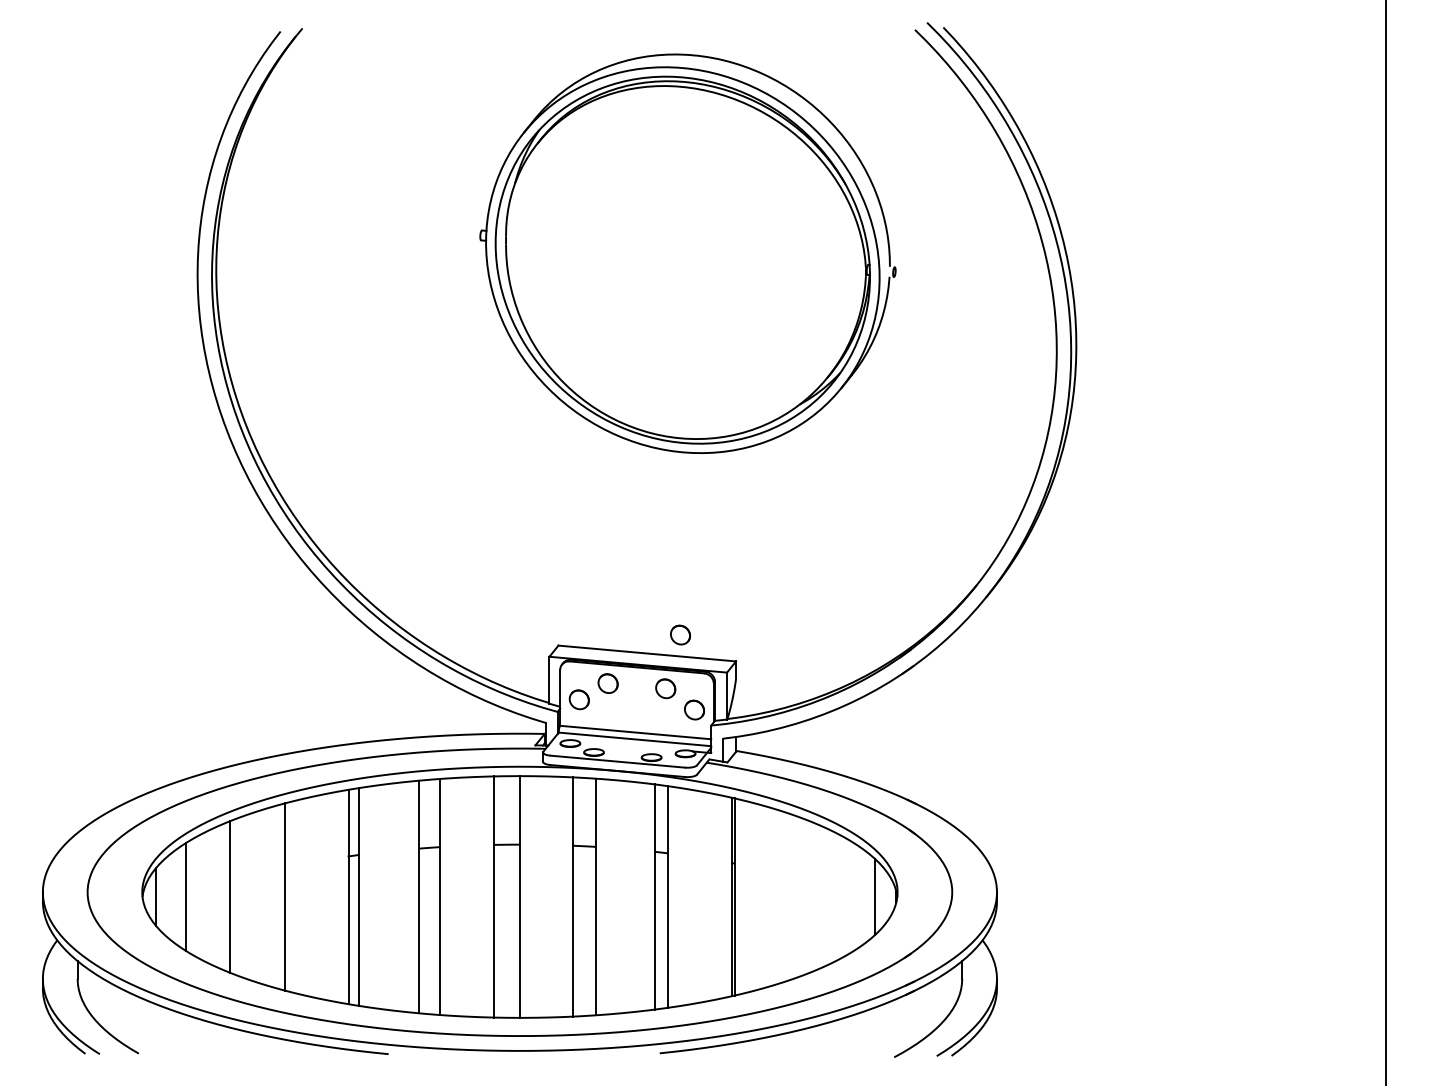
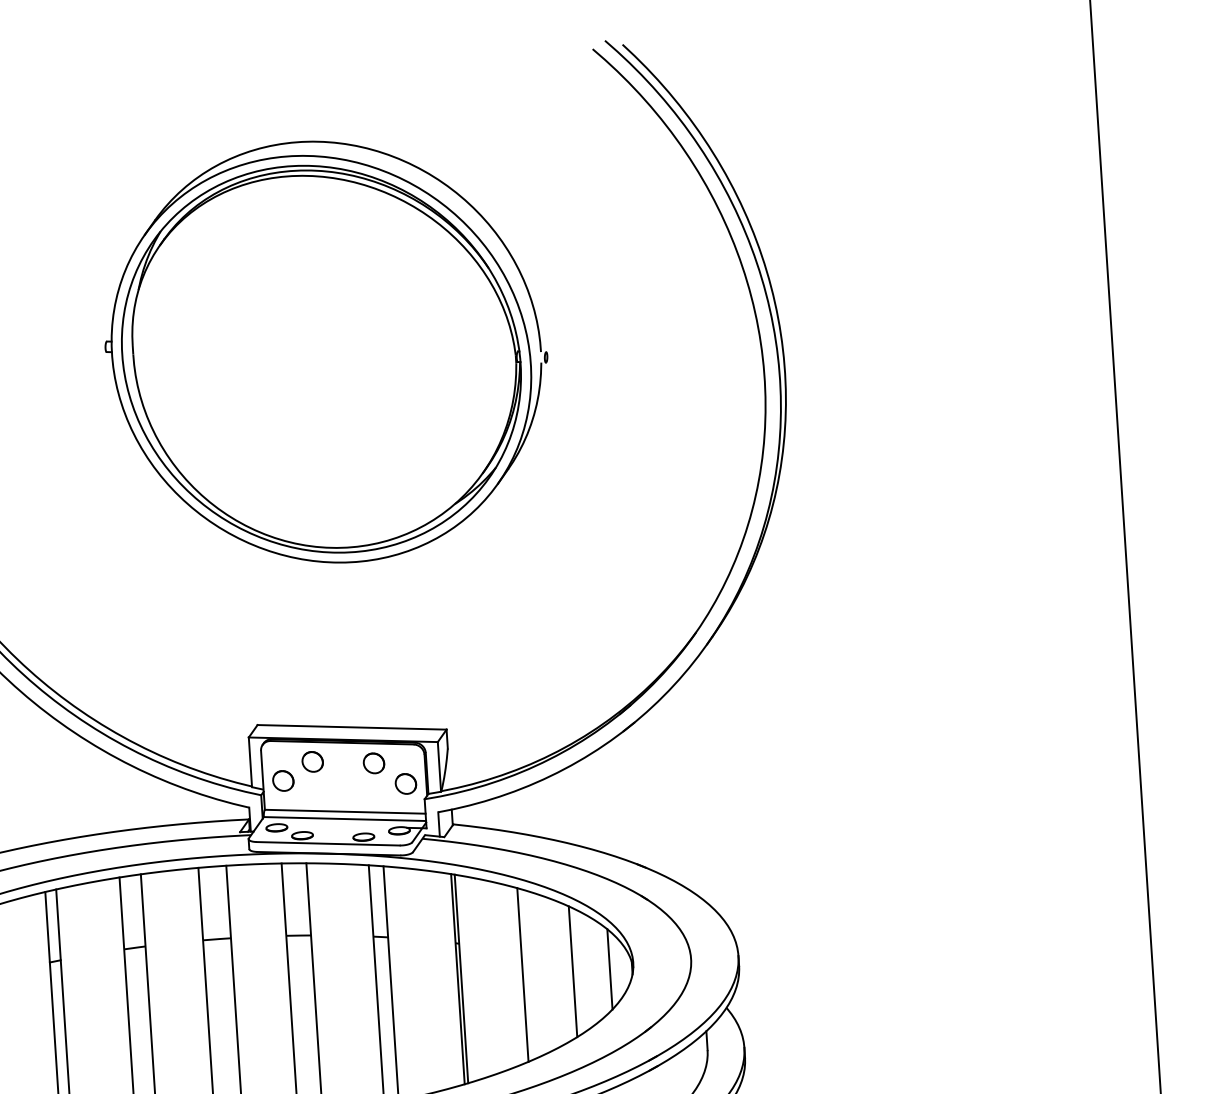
part: (687, 253) -> (325, 351), moved
part: (680, 634) -> (385, 704), removed
line: (792, 896) -> (522, 974), added
line: (840, 896) -> (573, 971), added

